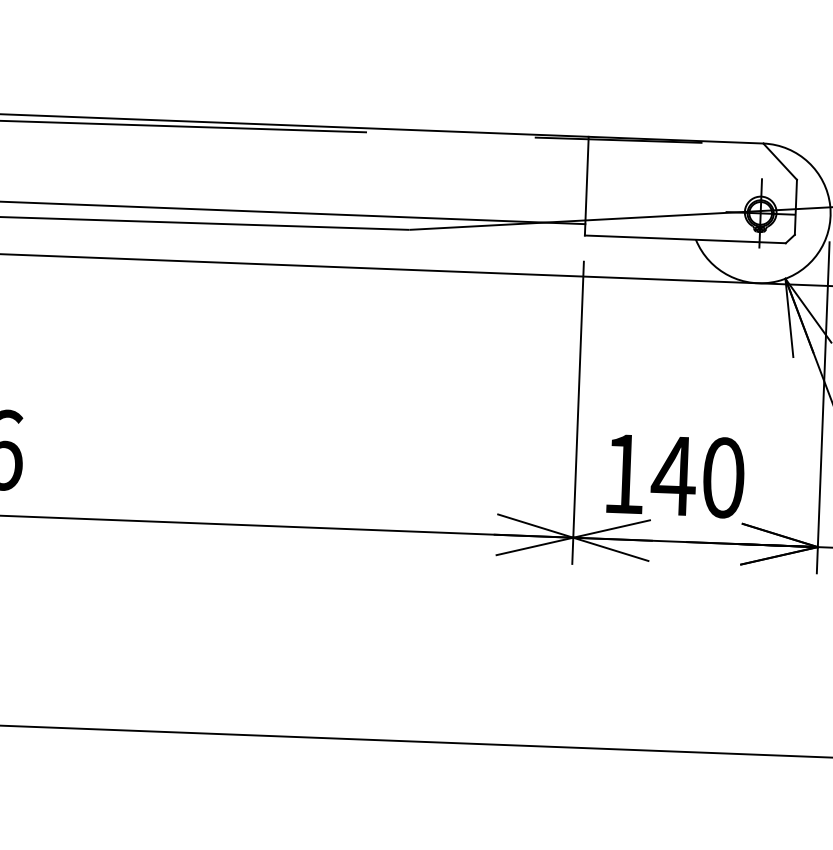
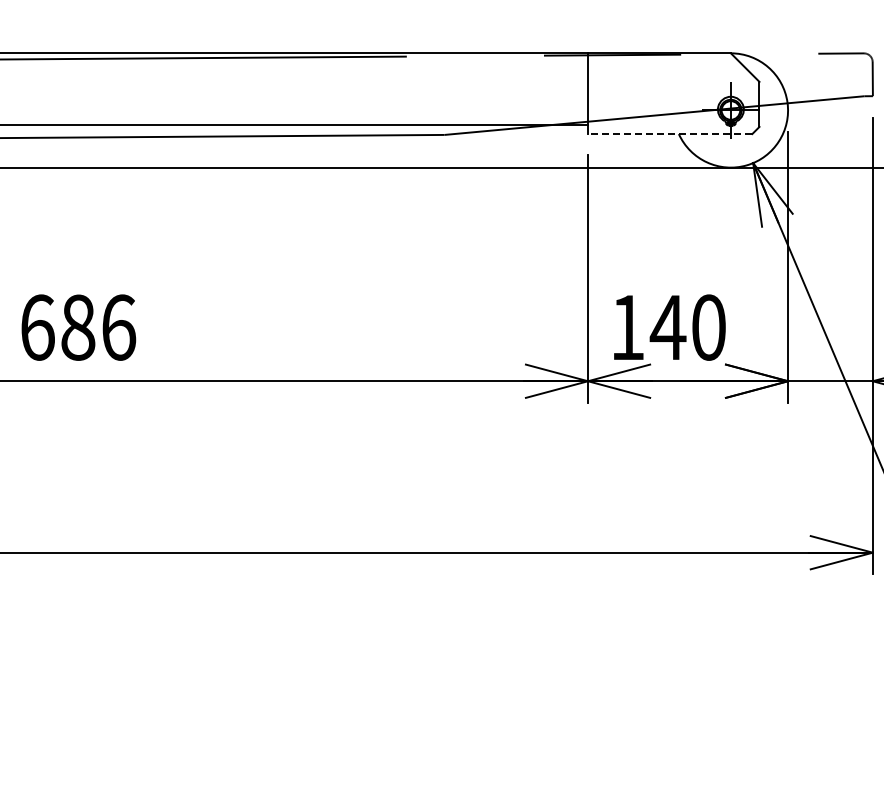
line: (684, 239) -> (669, 134), solid -> dashed

